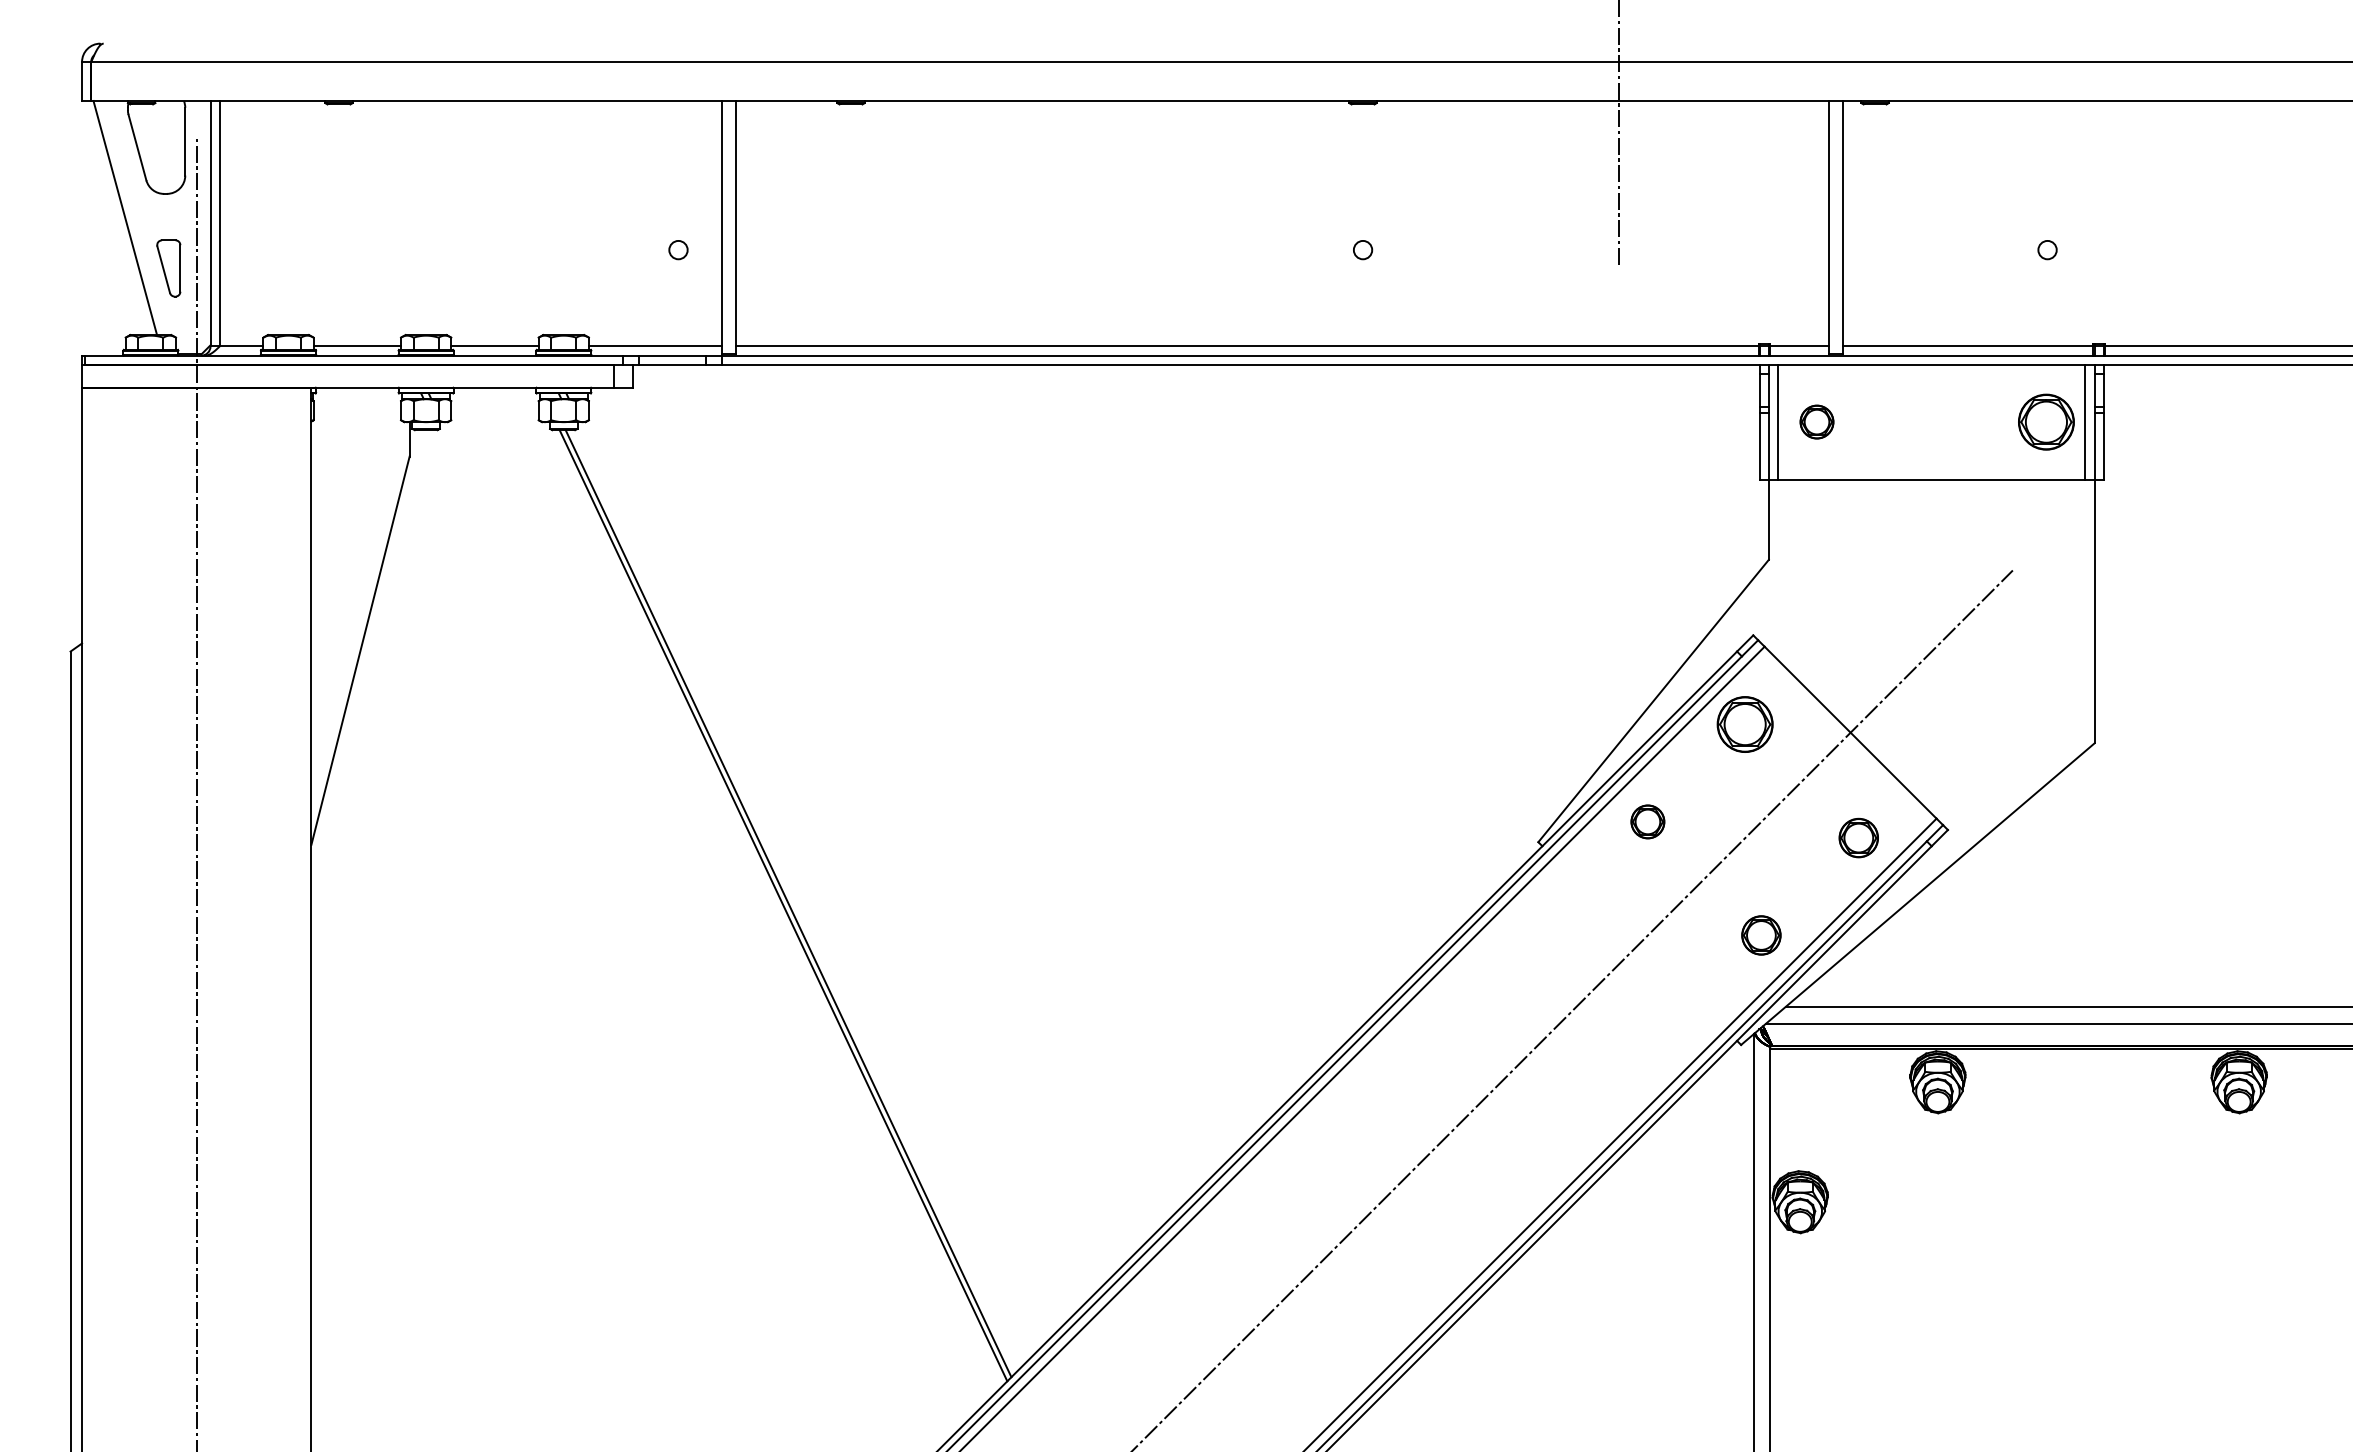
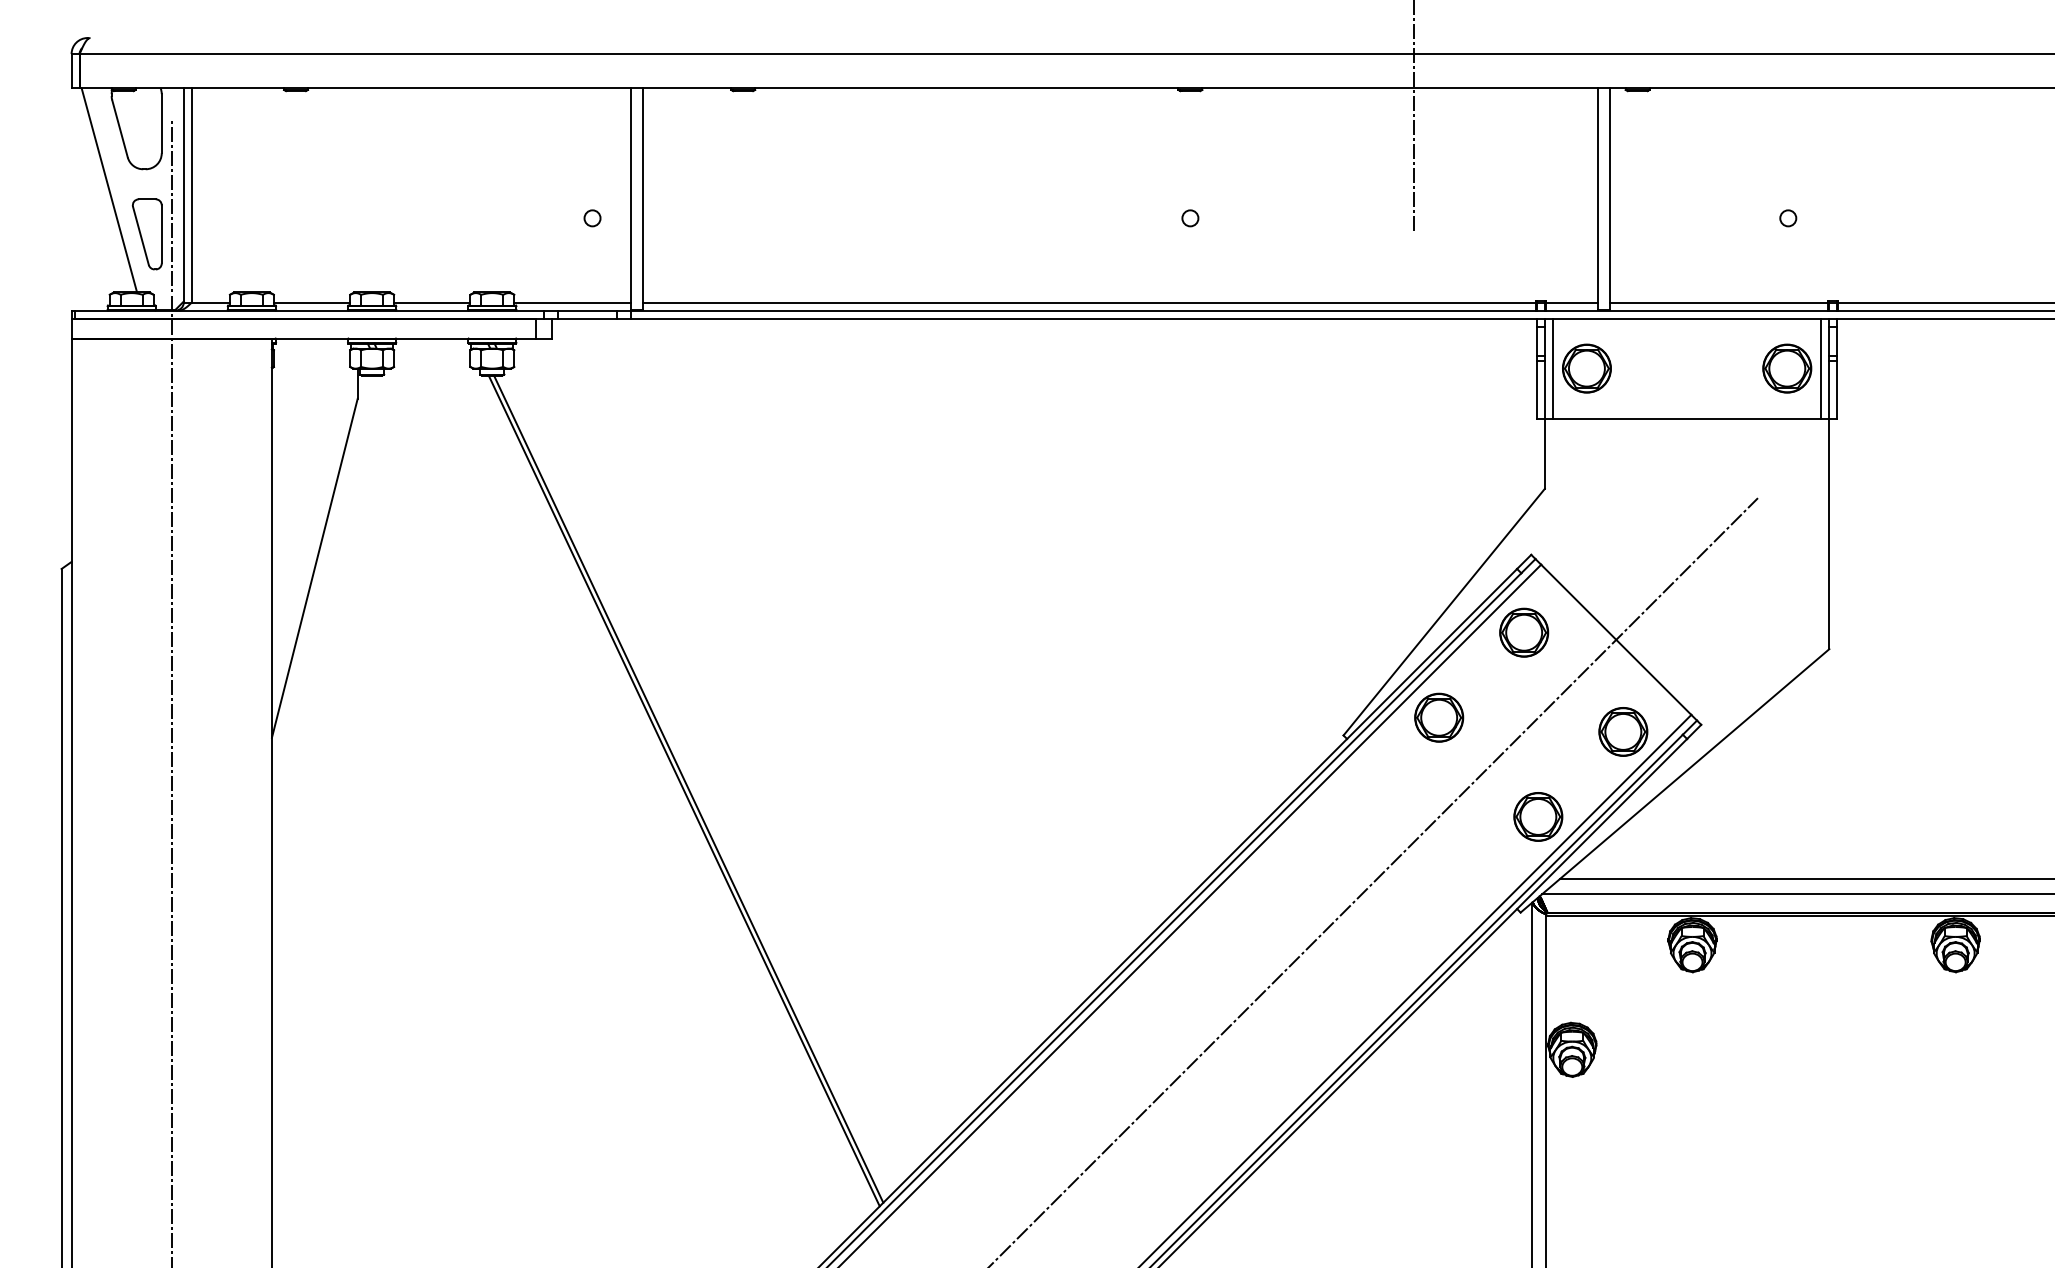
part: (168, 268) -> (147, 234), size x1.43
part: (1816, 421) -> (1586, 368), size x1.67
part: (1647, 821) -> (1438, 717), size x1.67
part: (1858, 837) -> (1623, 731), size x1.43
part: (1761, 935) -> (1538, 816), size x1.43

